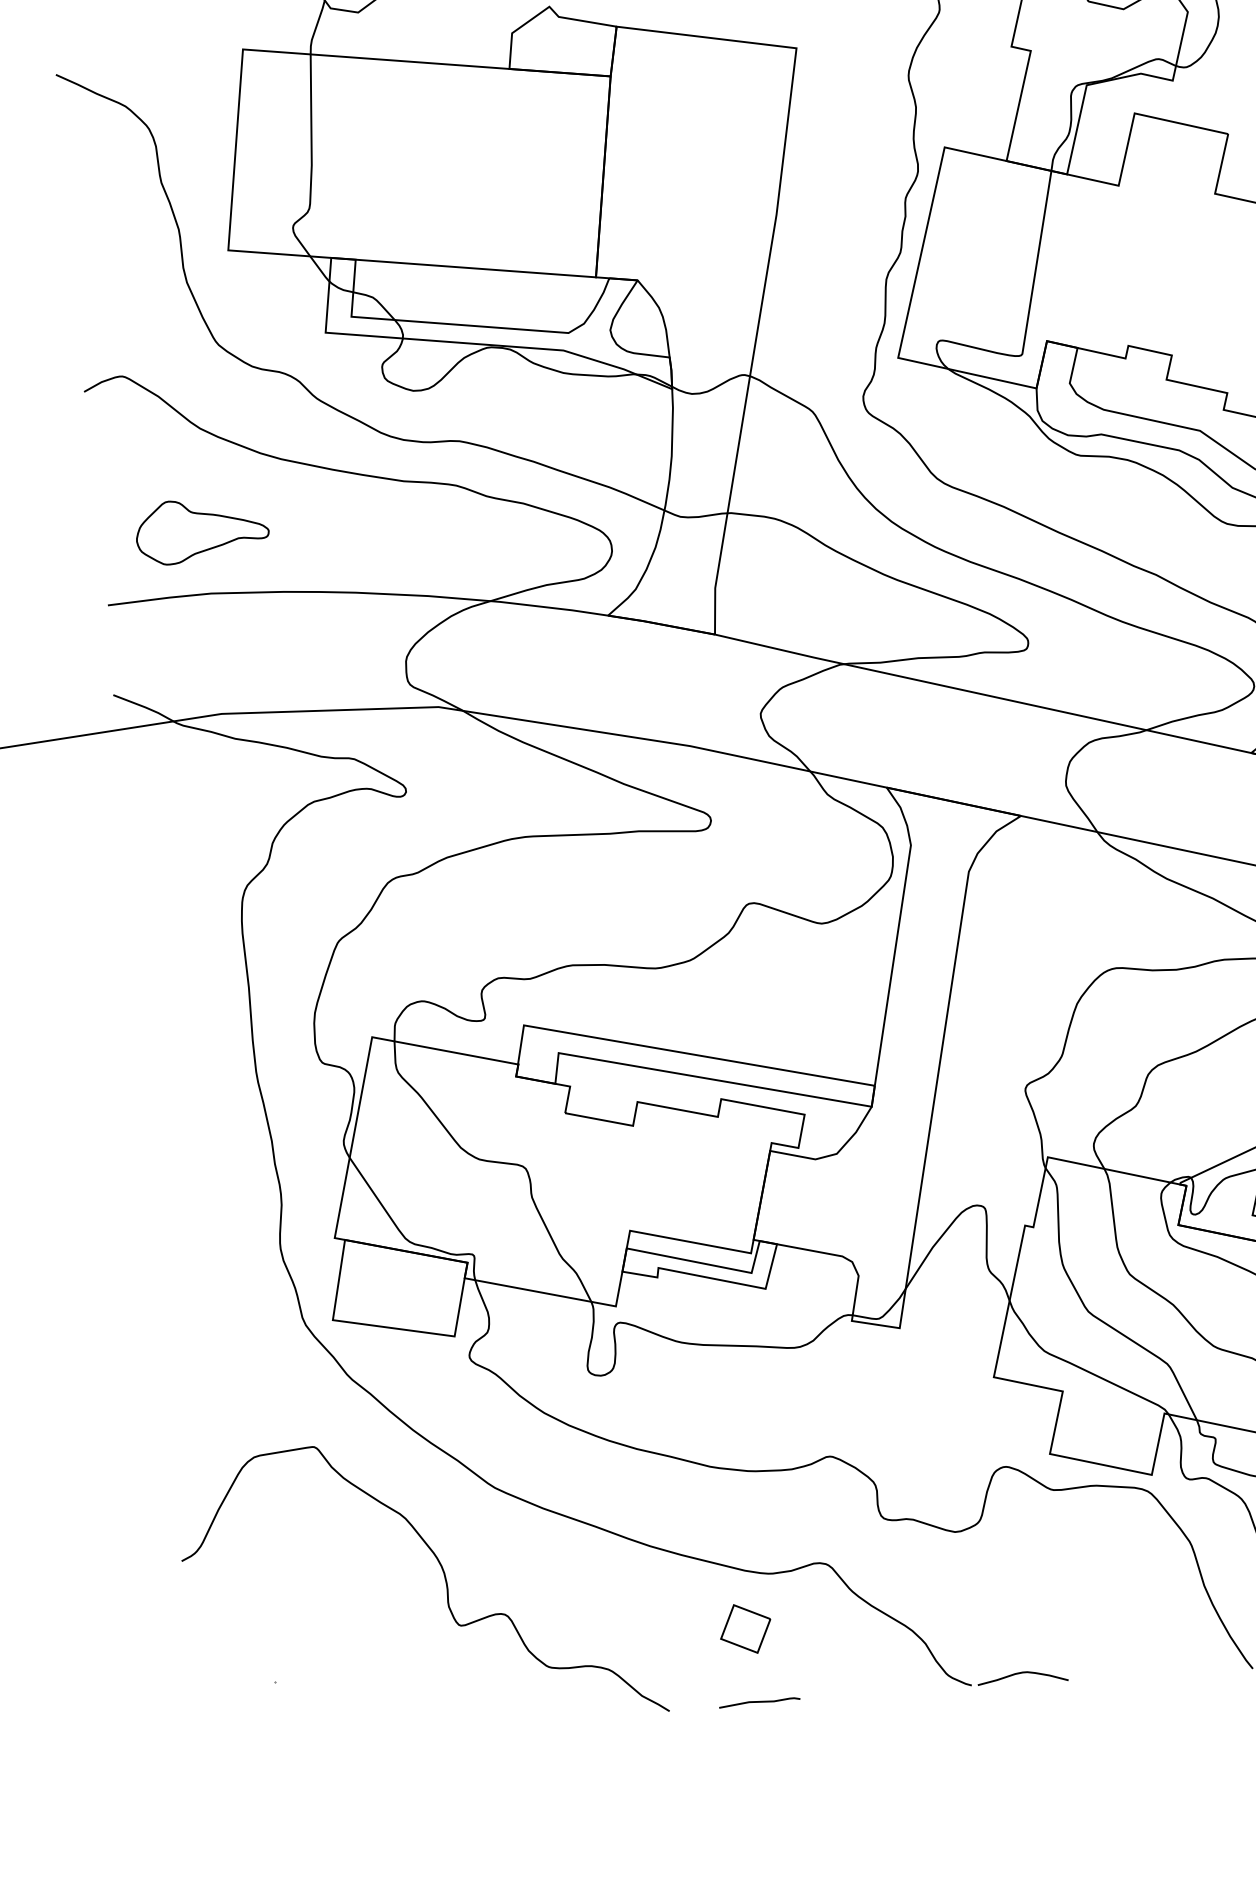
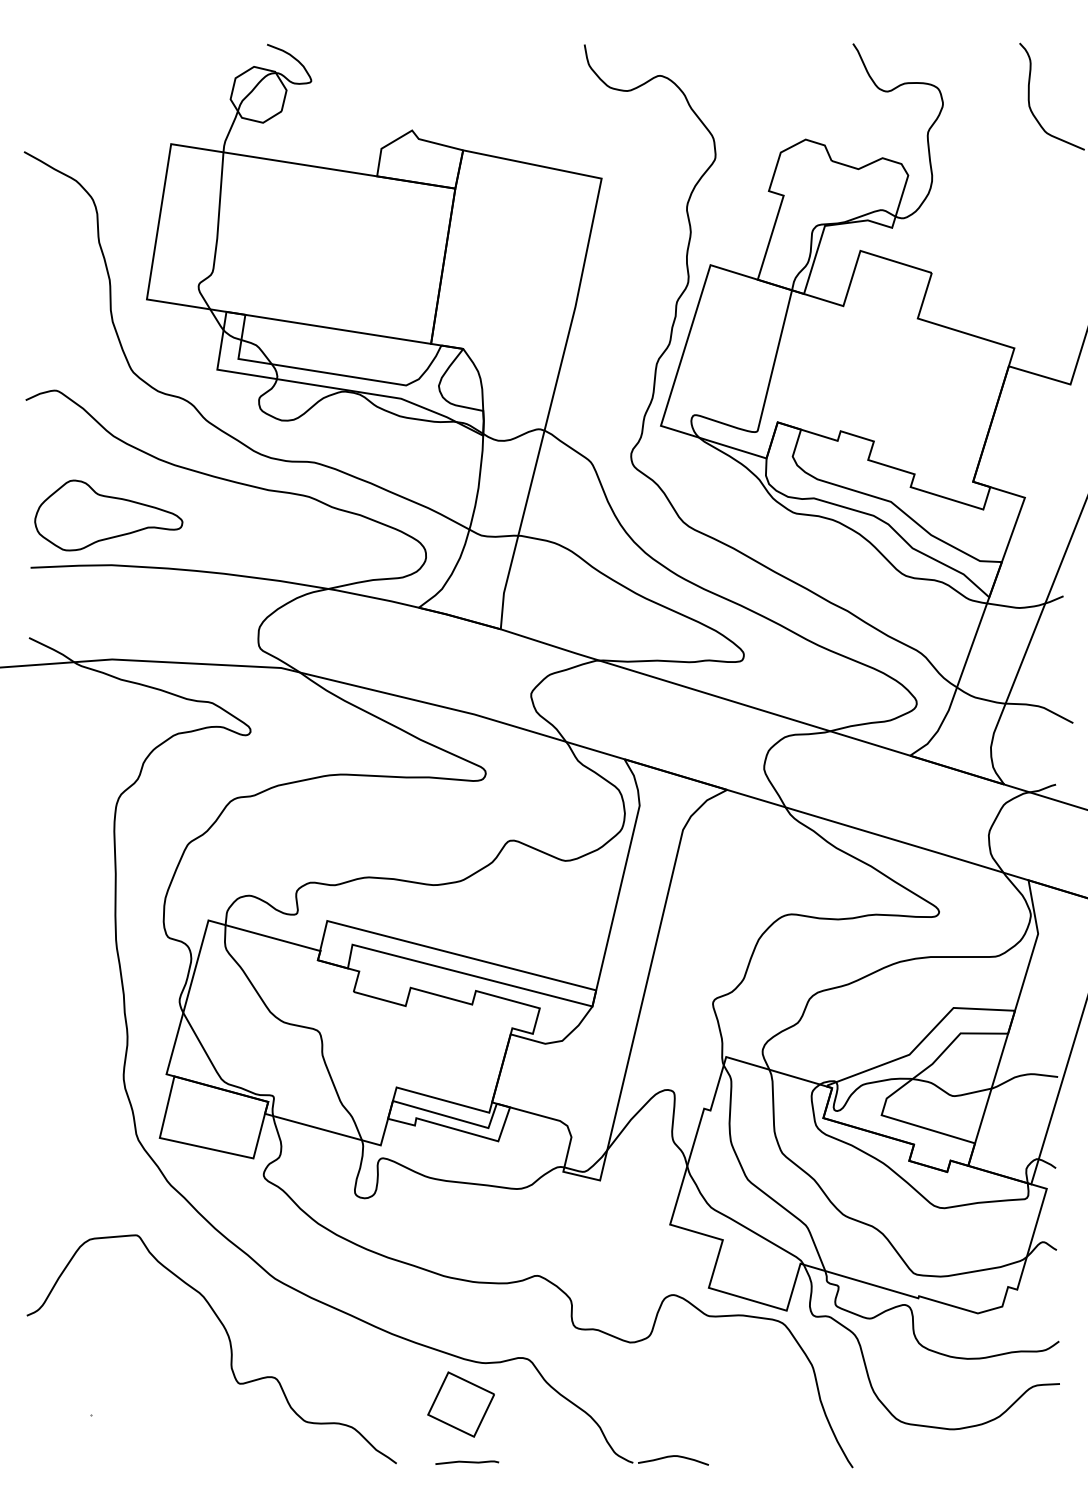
part: (201, 530) -> (108, 515), size x1.43
part: (744, 1629) -> (460, 1404), size x1.67

